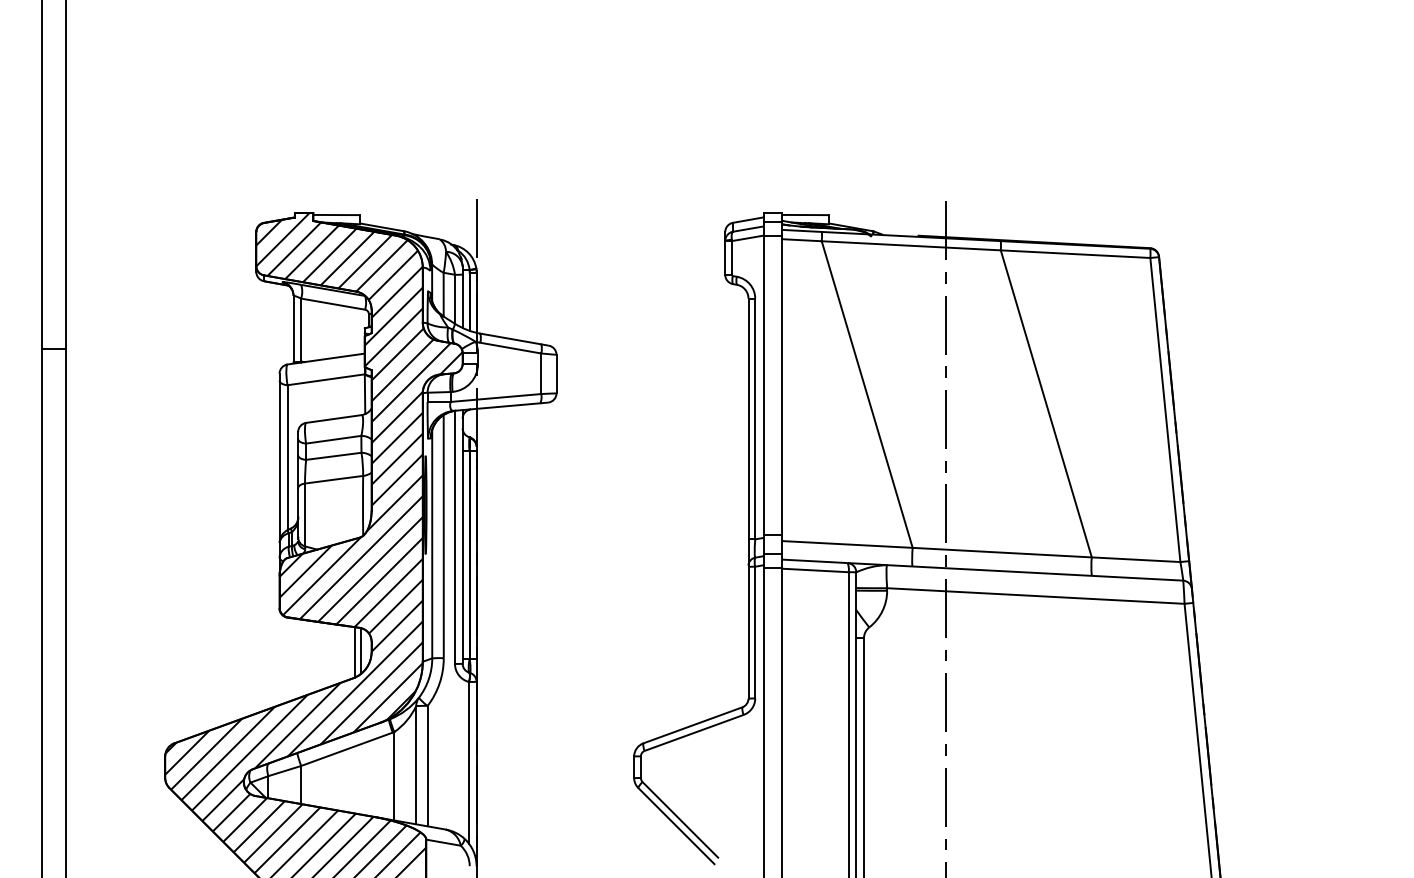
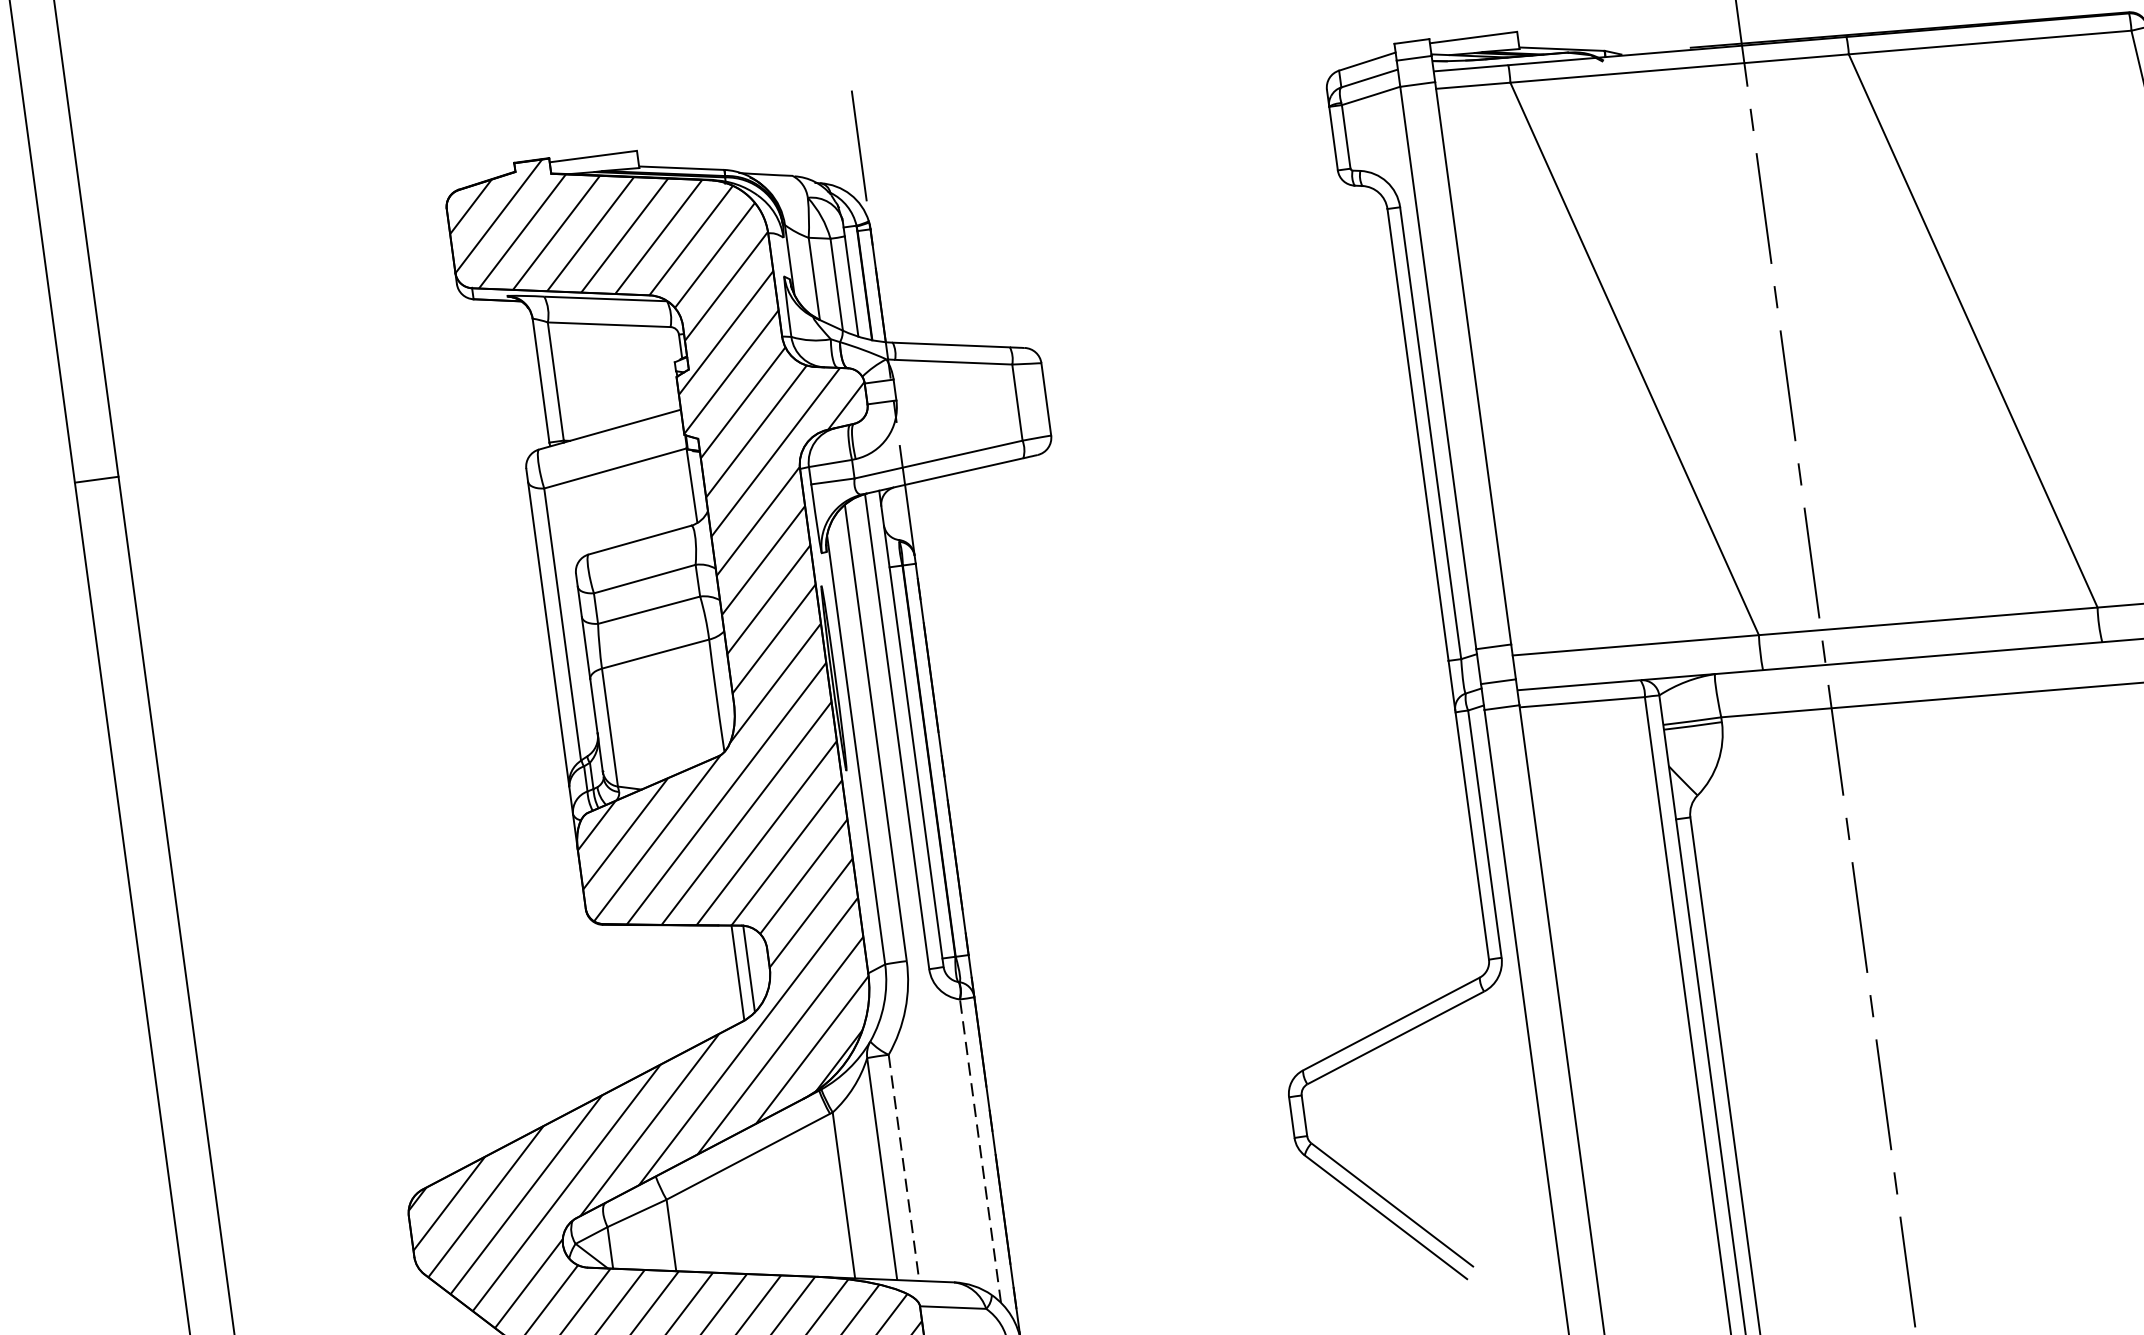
line: (468, 762) -> (979, 1150), solid -> dashed
line: (427, 766) -> (903, 1168), solid -> dashed

